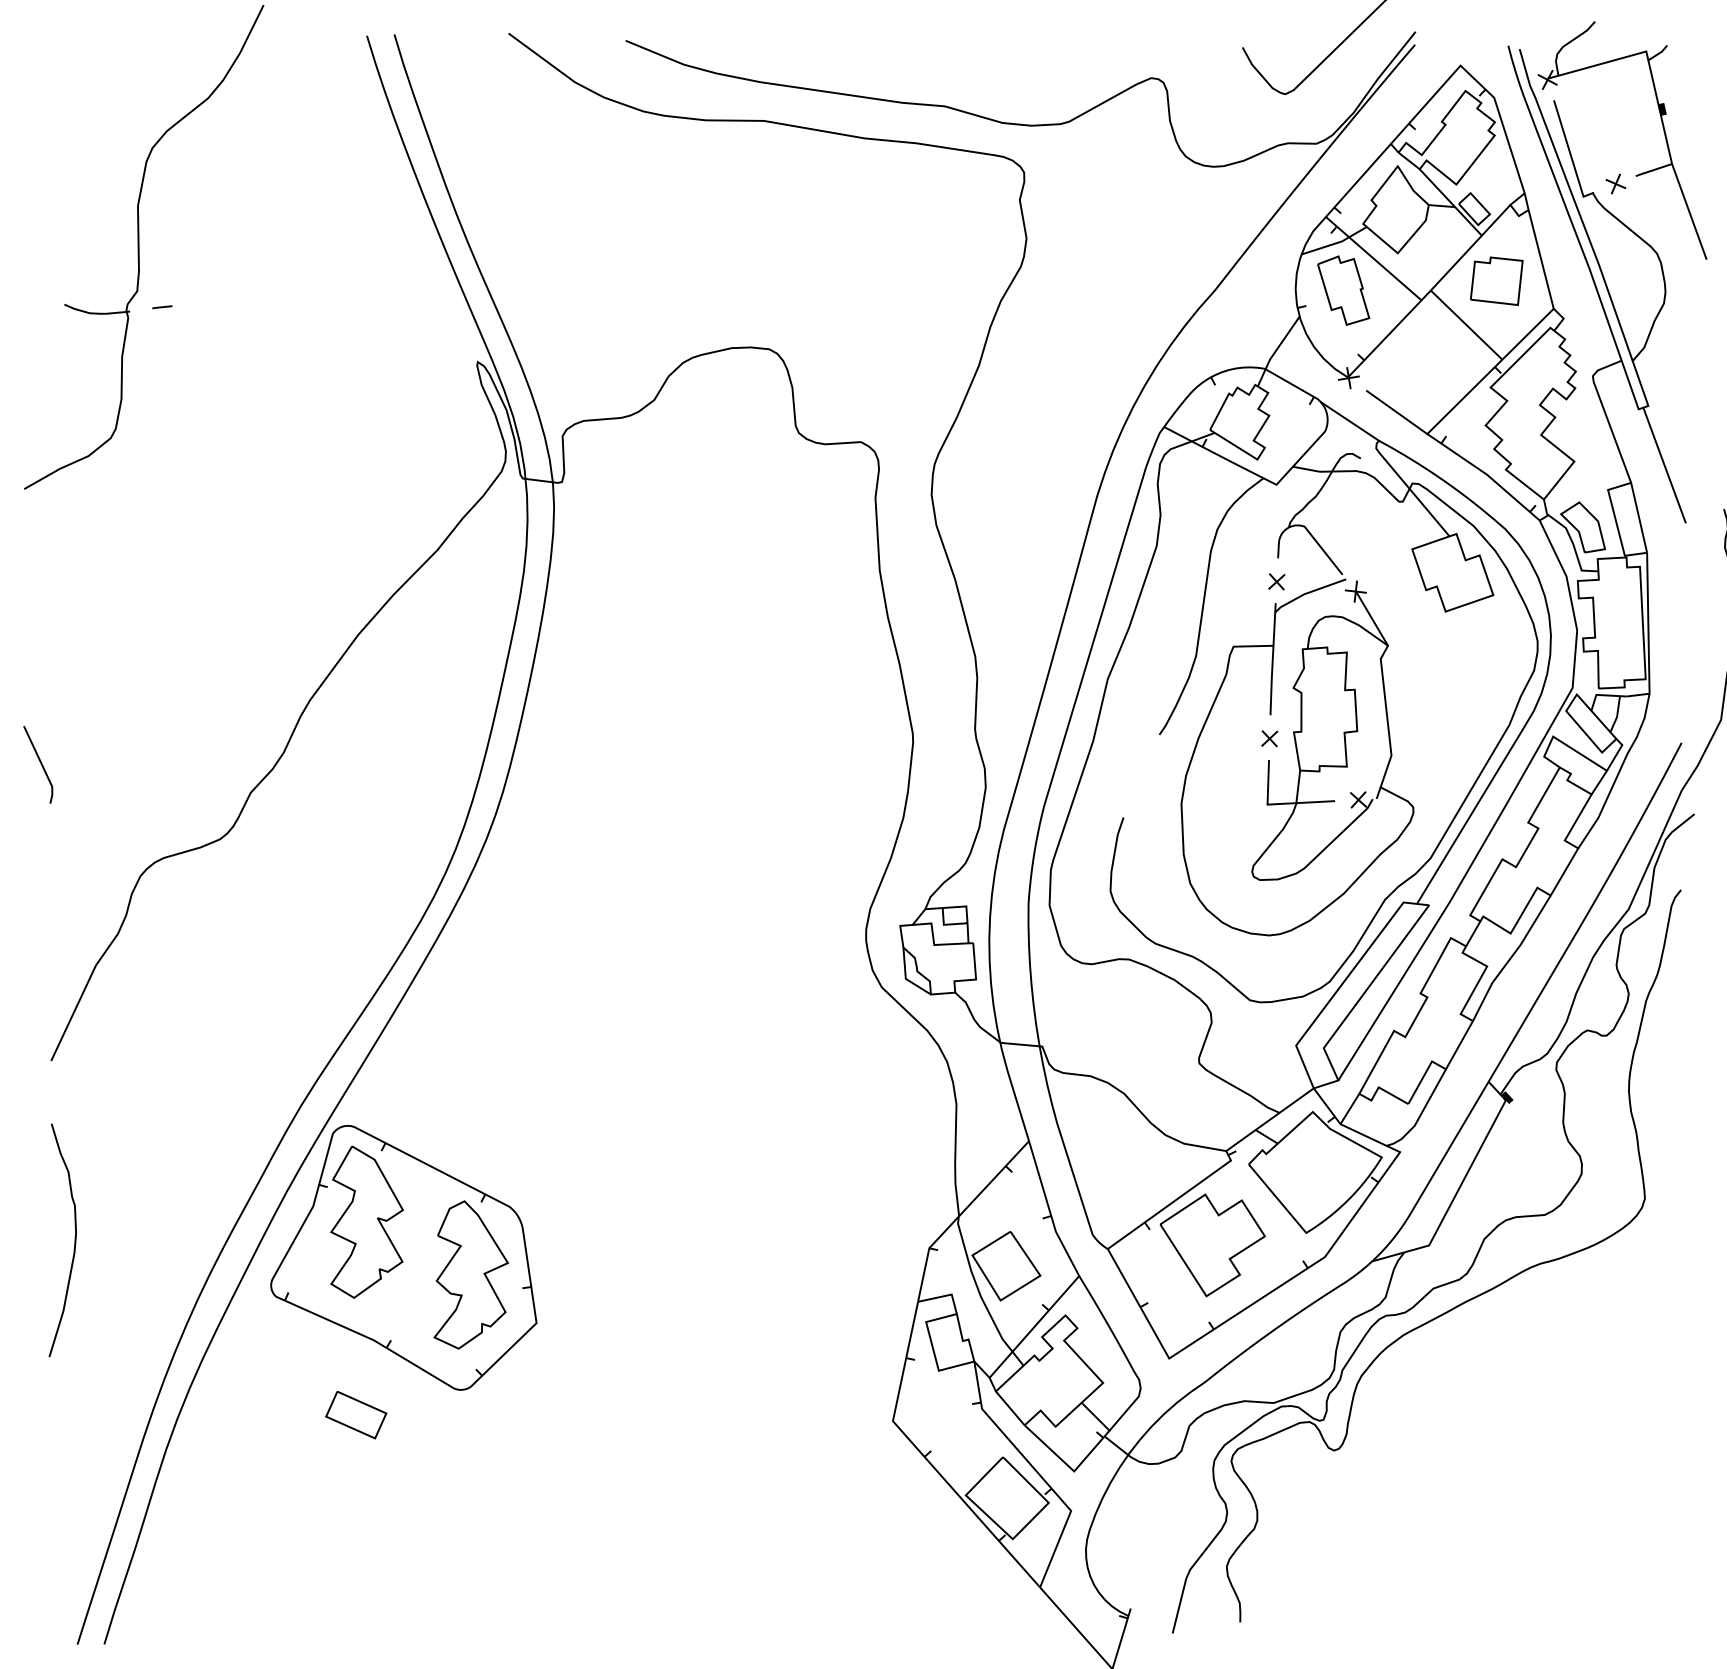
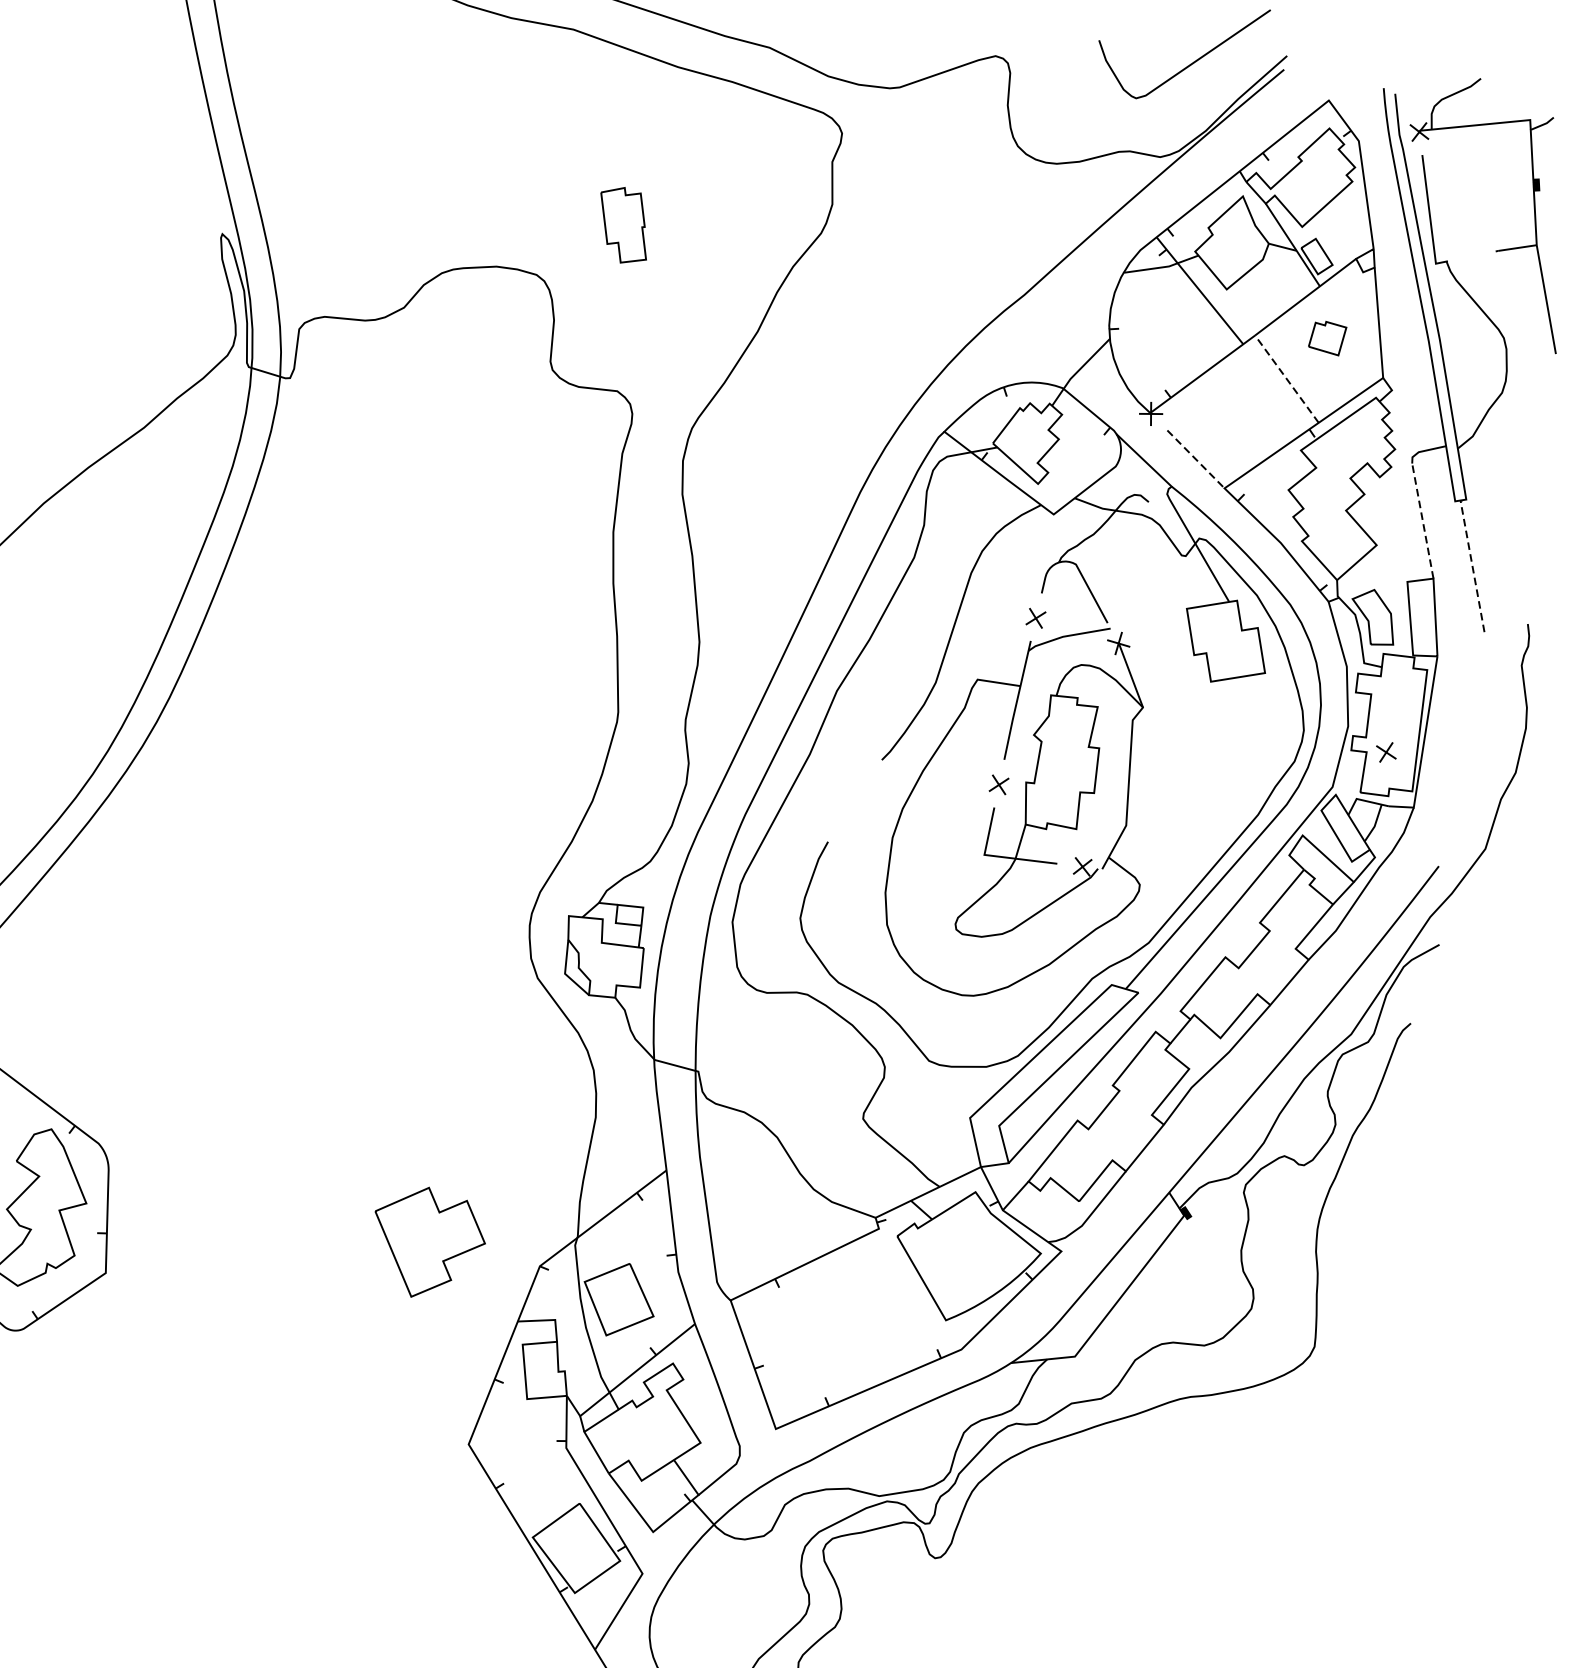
part: (1615, 183) -> (1385, 751), moved
part: (1496, 280) -> (1327, 337), size x0.6
part: (1343, 290) -> (623, 225), moved
line: (1466, 325) -> (1286, 379), solid -> dashed
line: (1397, 412) -> (1196, 459), solid -> dashed
line: (1612, 432) -> (1422, 521), solid -> dashed
line: (1664, 464) -> (1472, 565), solid -> dashed
part: (1212, 1245) -> (427, 1243), moved

